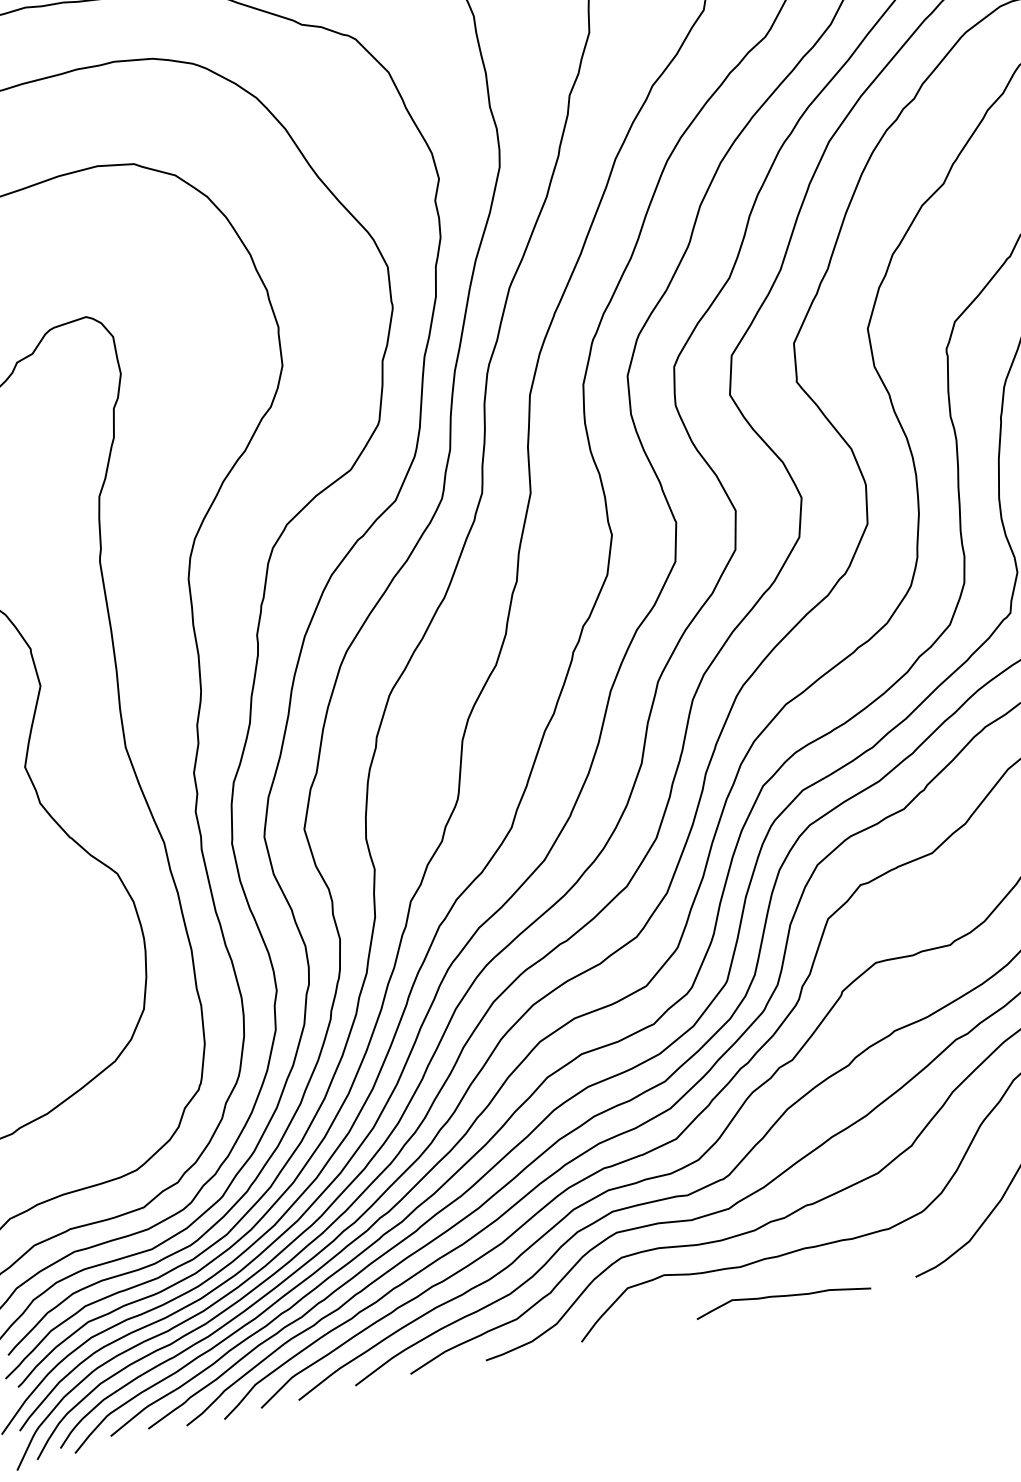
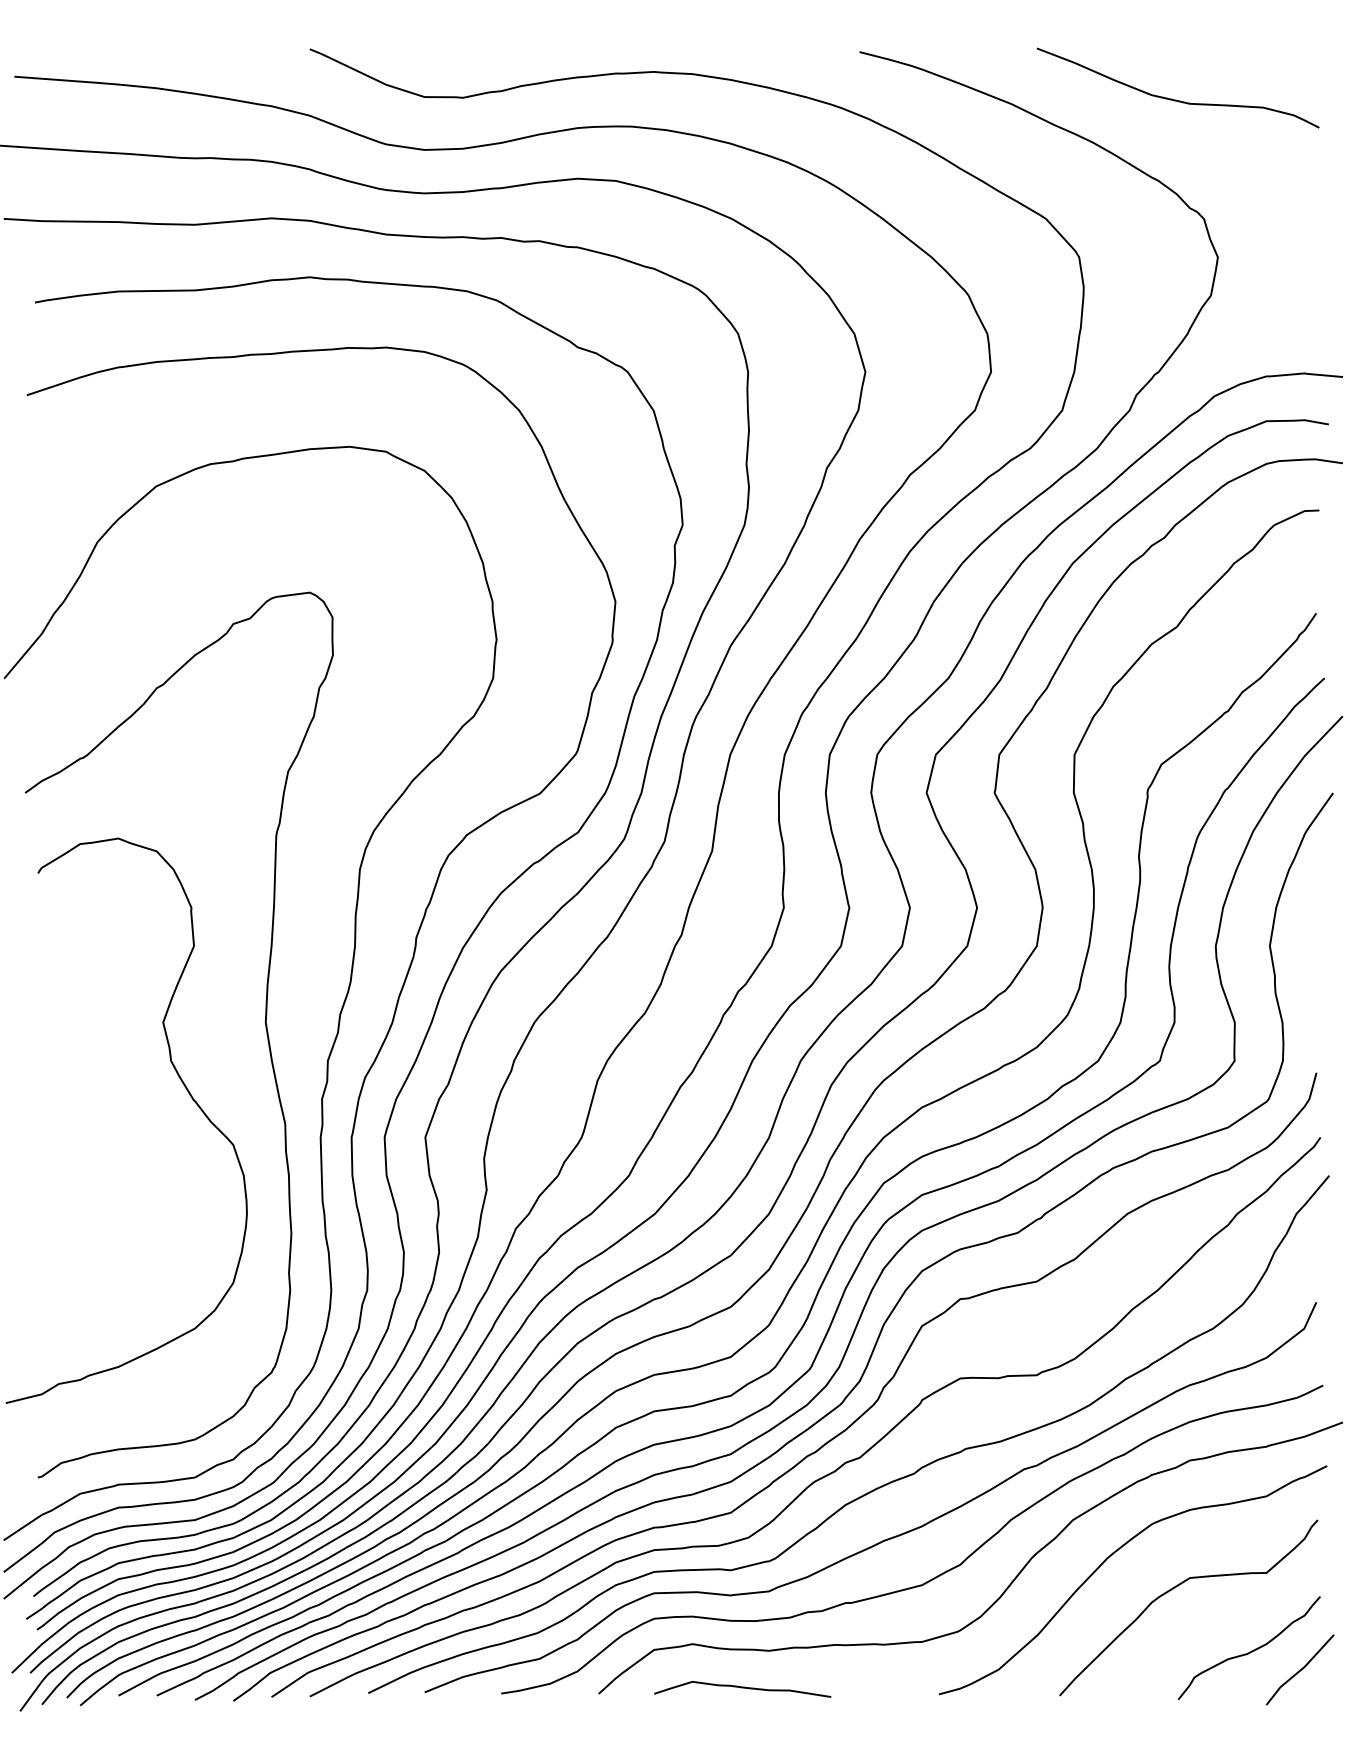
curve: (782, 1297) -> (742, 1688), moved

